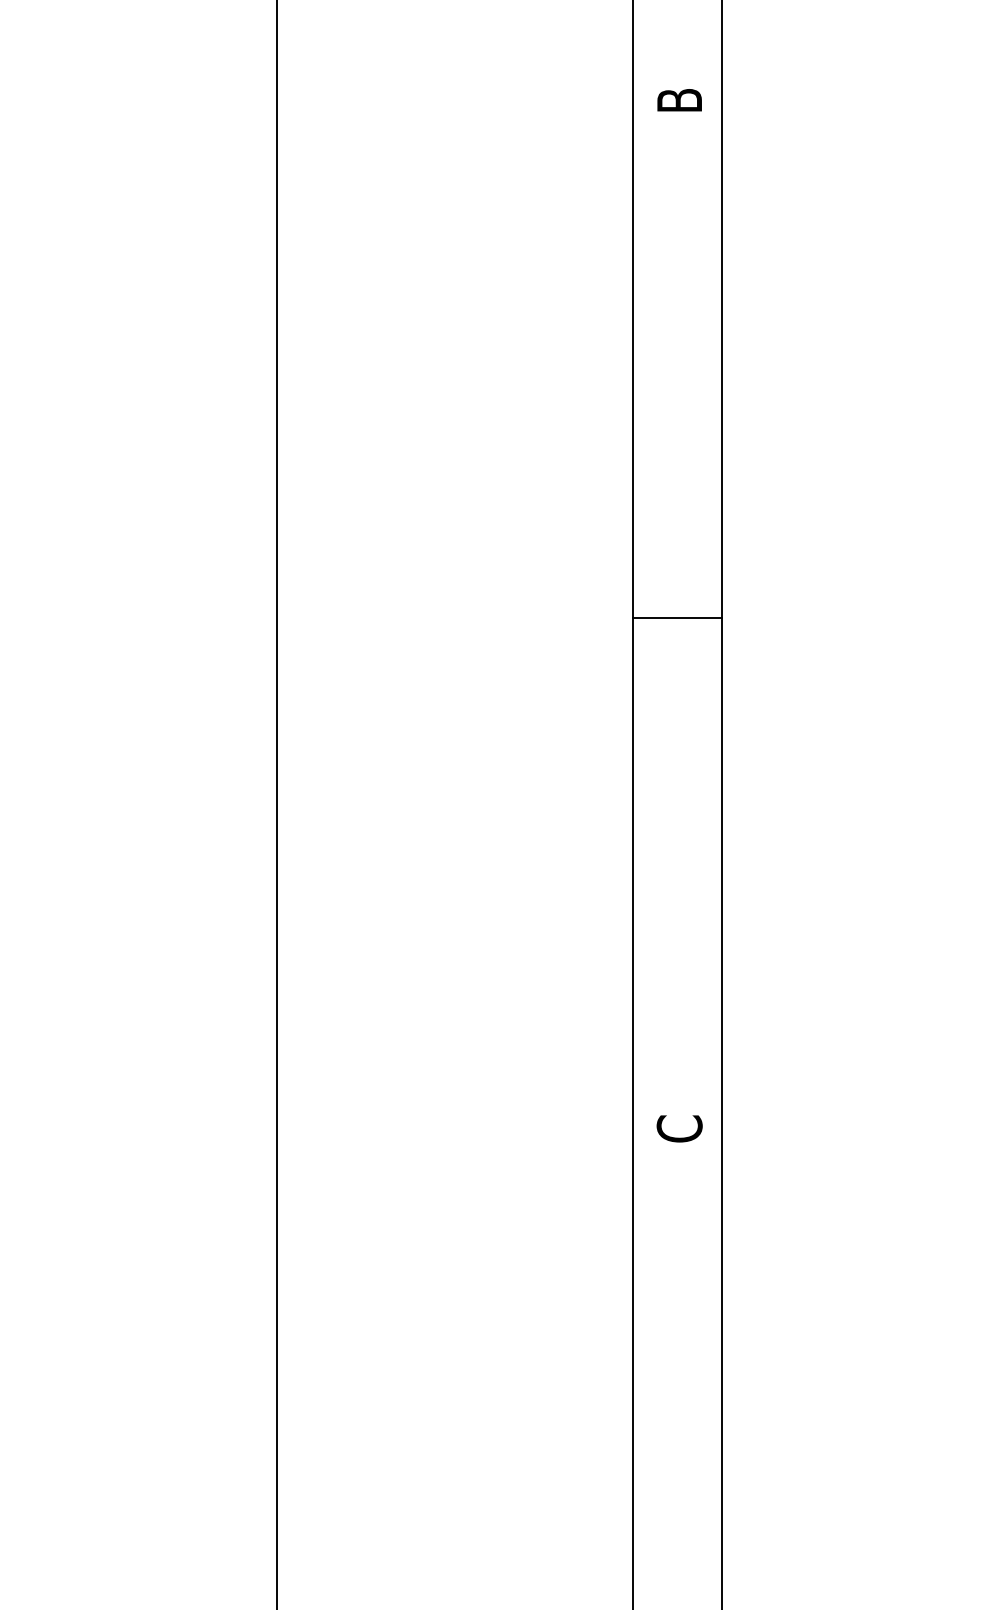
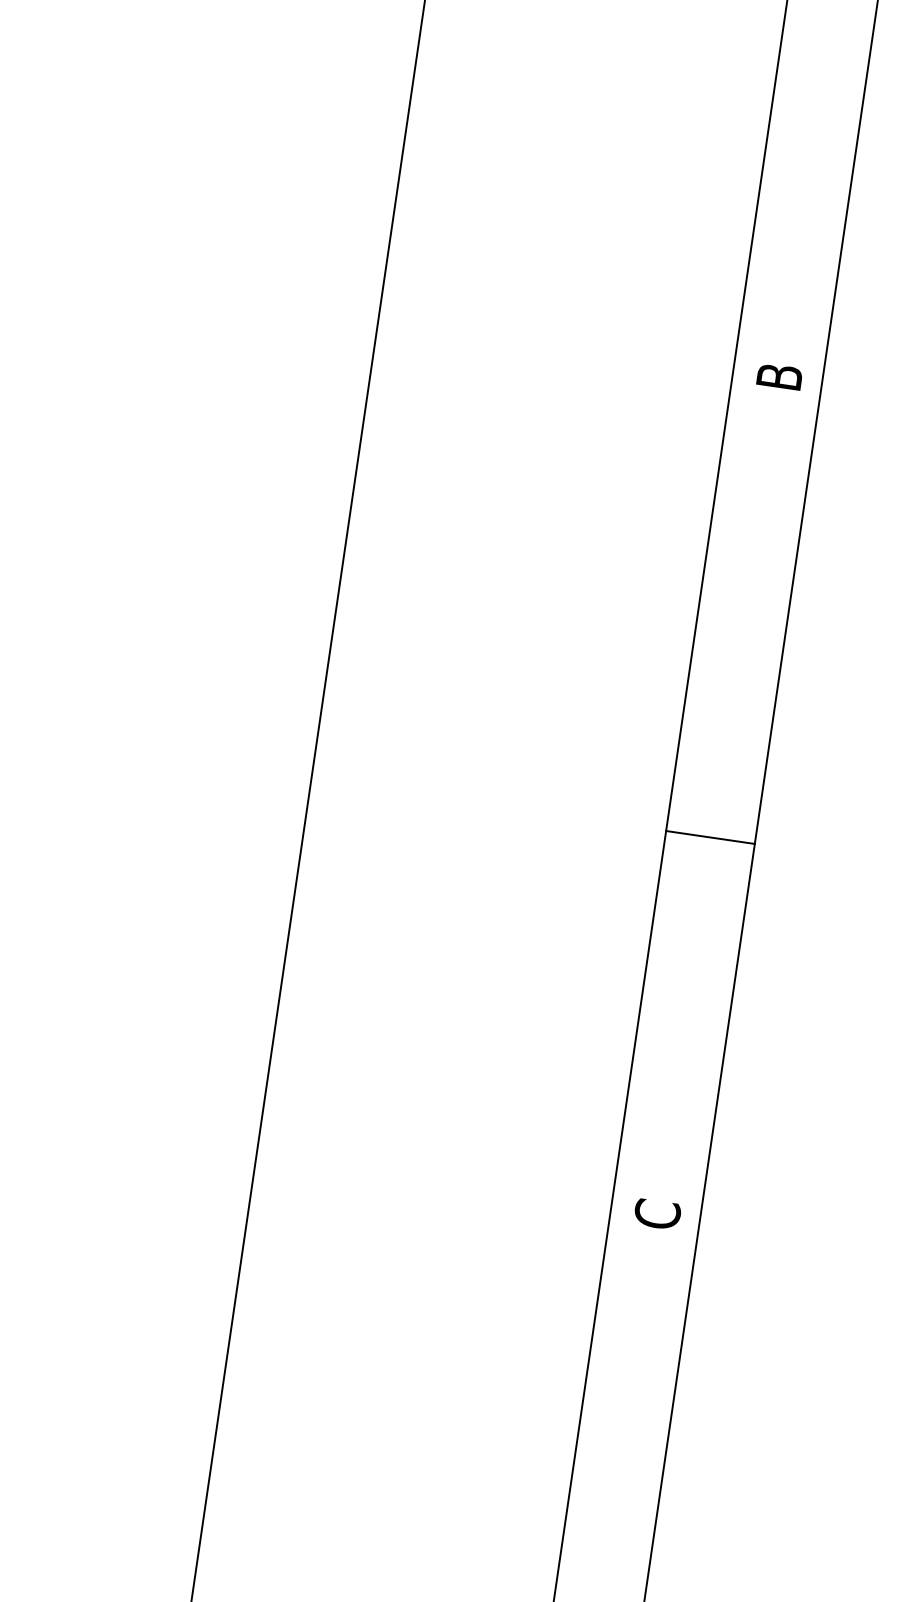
text: (679, 100) -> (779, 376), moved
line: (677, 618) -> (710, 837), moved
text: (679, 1128) -> (657, 1214), moved

